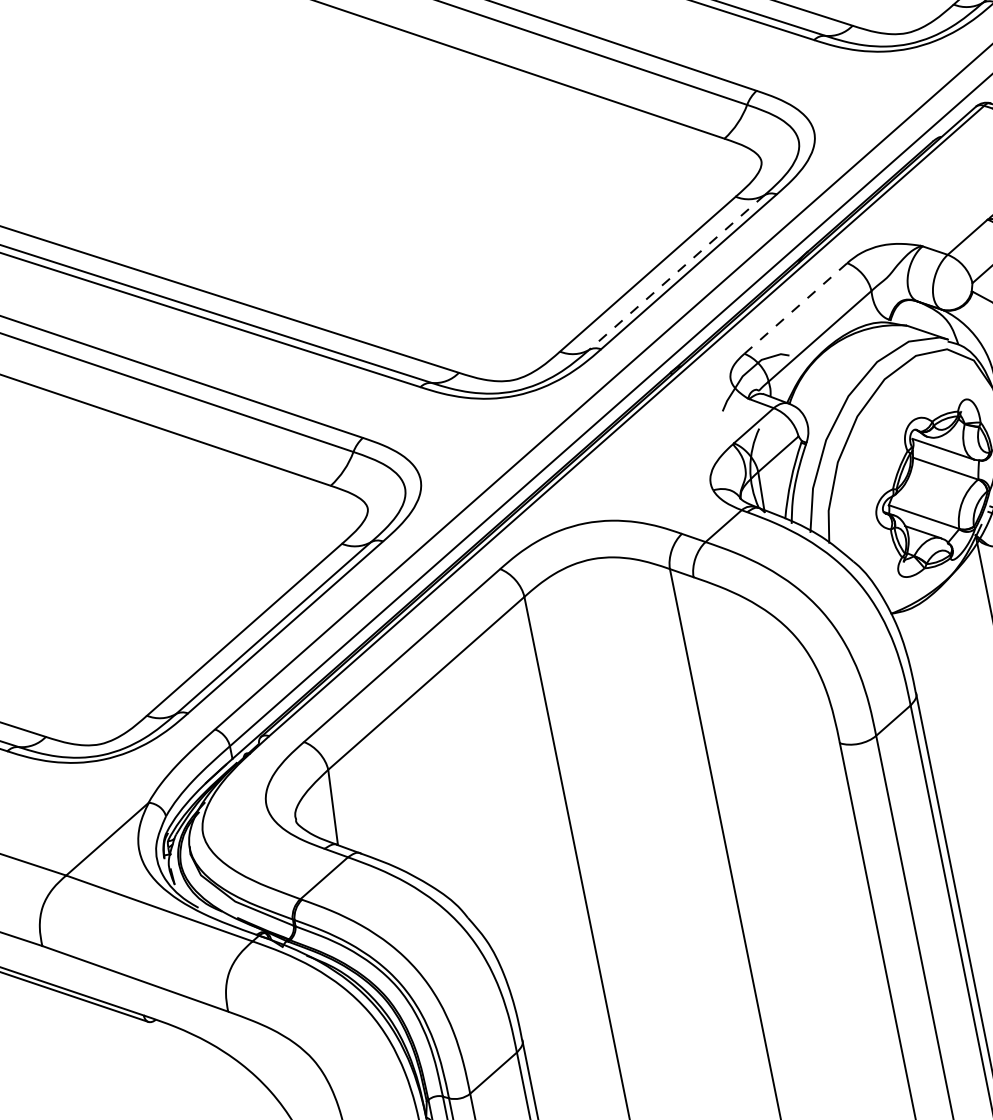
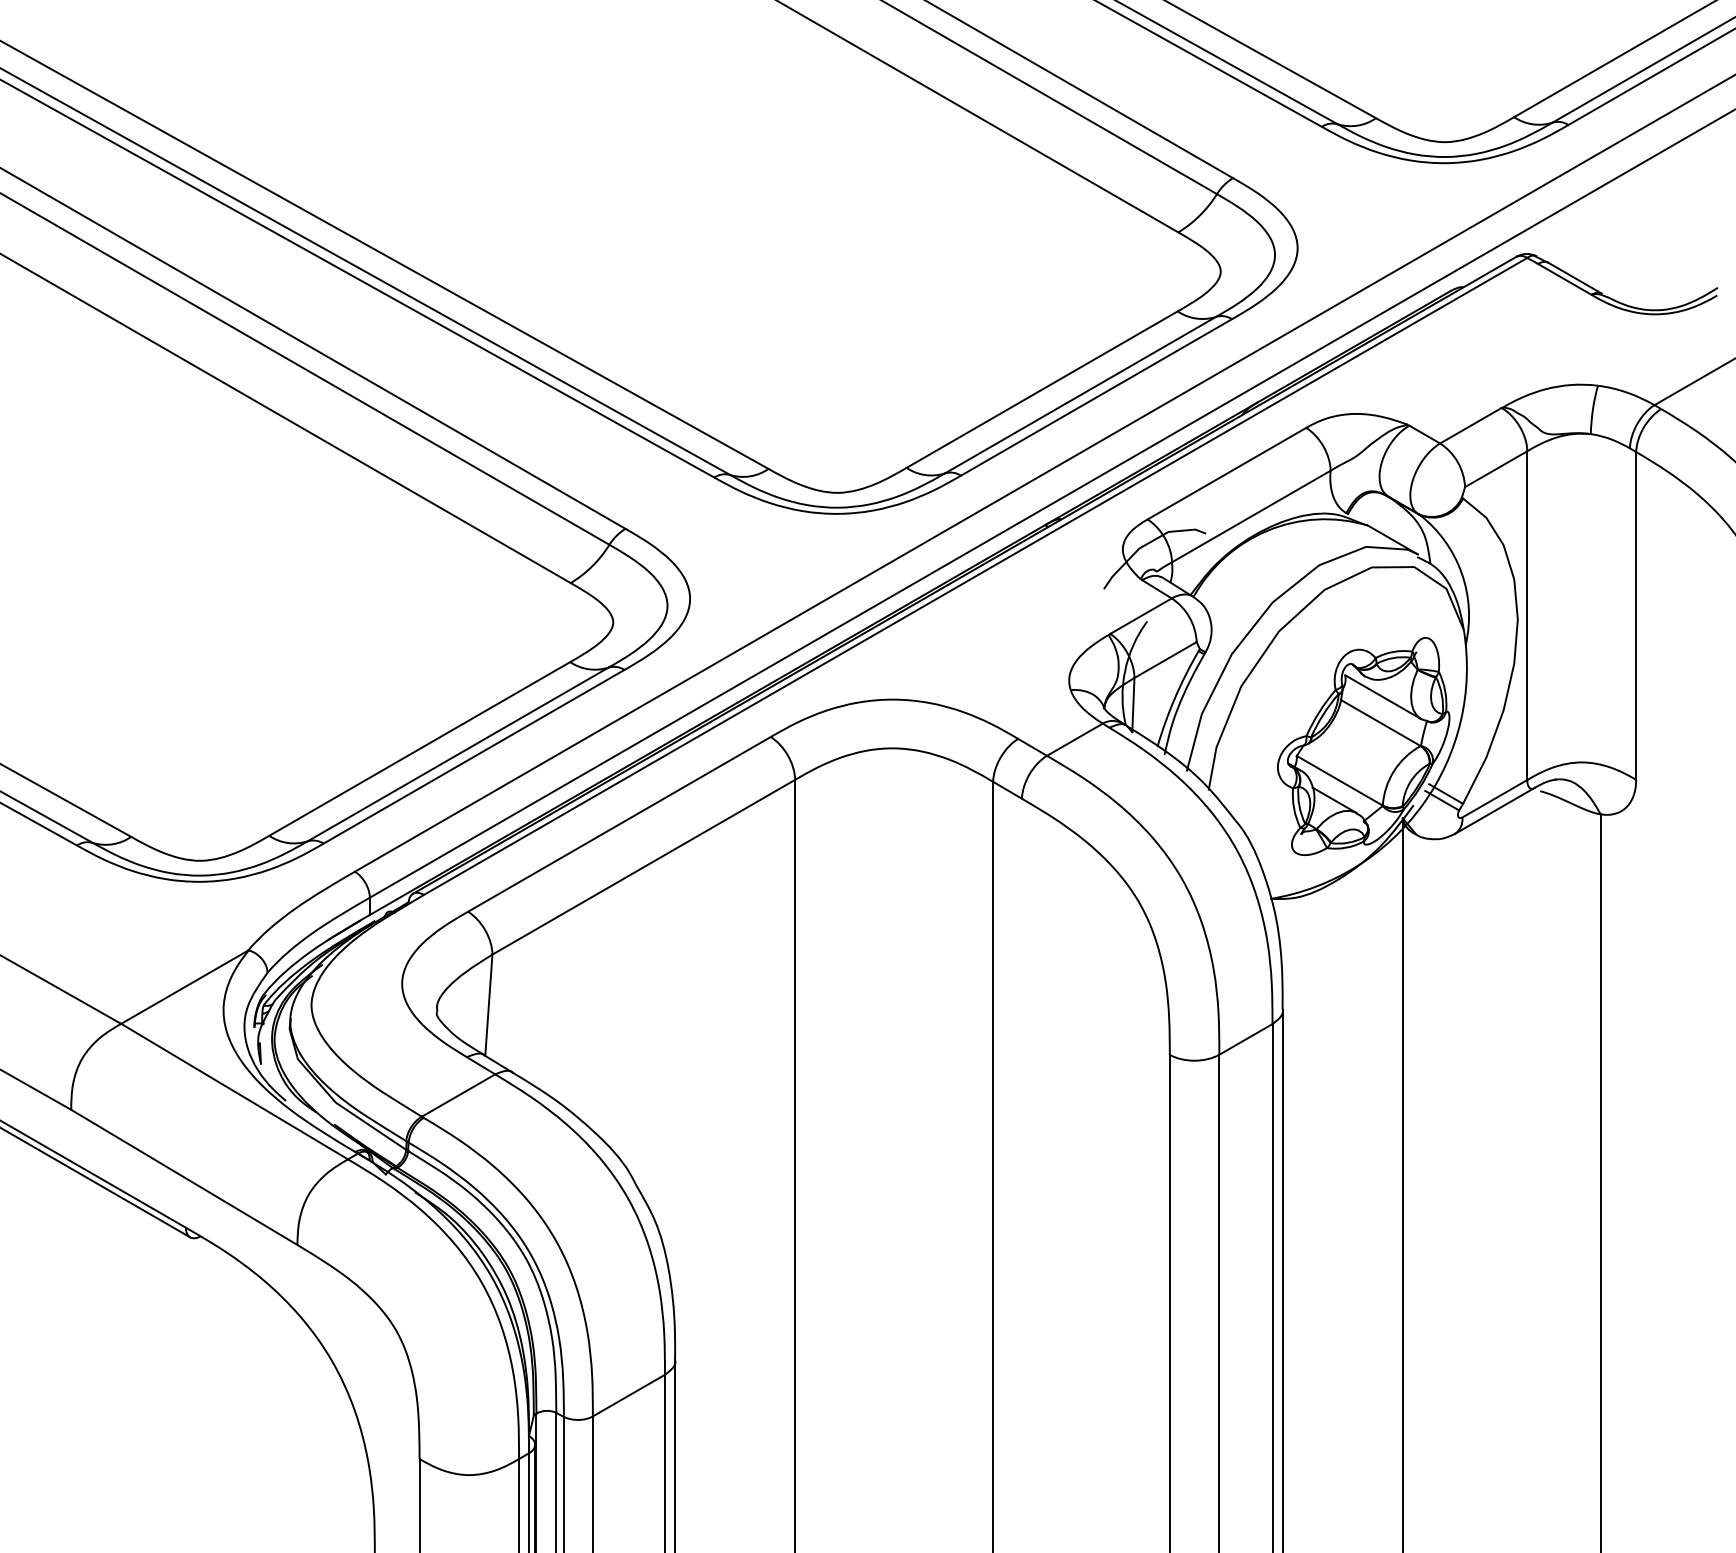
line: (676, 272) -> (1080, 395), dashed -> solid
line: (795, 308) -> (1226, 473), dashed -> solid

